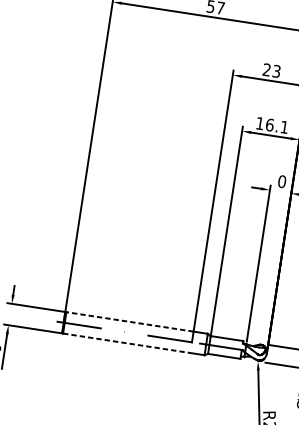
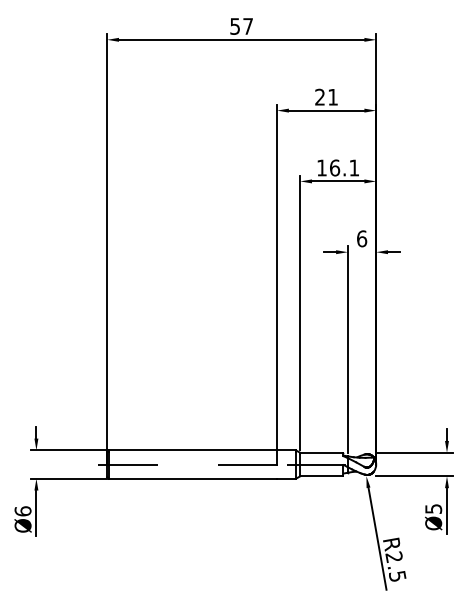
text: (276, 70) -> (332, 96), 23 -> 21
text: (282, 181) -> (362, 238), 0 -> 6
line: (129, 321) -> (192, 450), dashed -> solid
line: (127, 343) -> (193, 478), dashed -> solid

